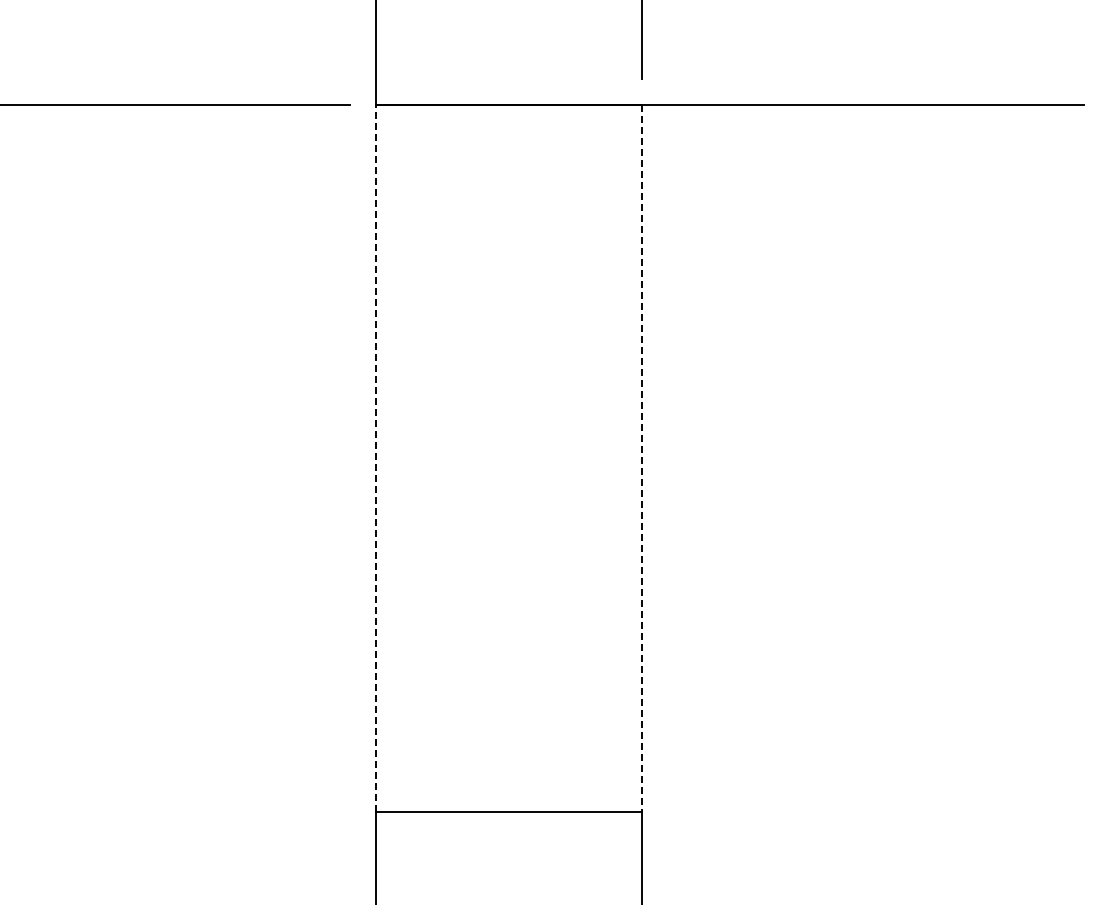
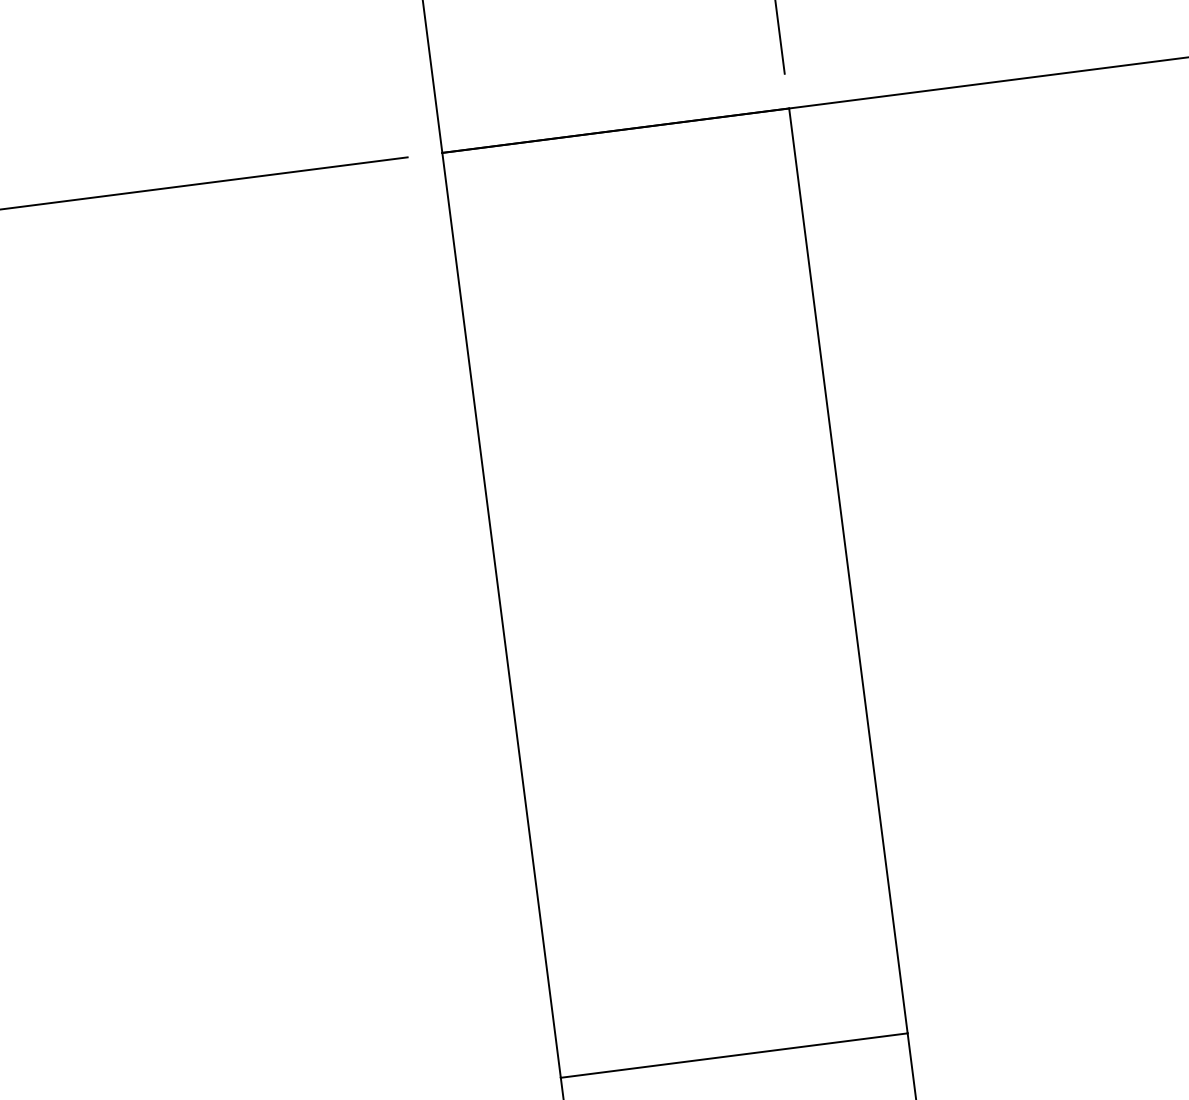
line: (376, 458) -> (501, 615), dashed -> solid
line: (641, 458) -> (848, 570), dashed -> solid

